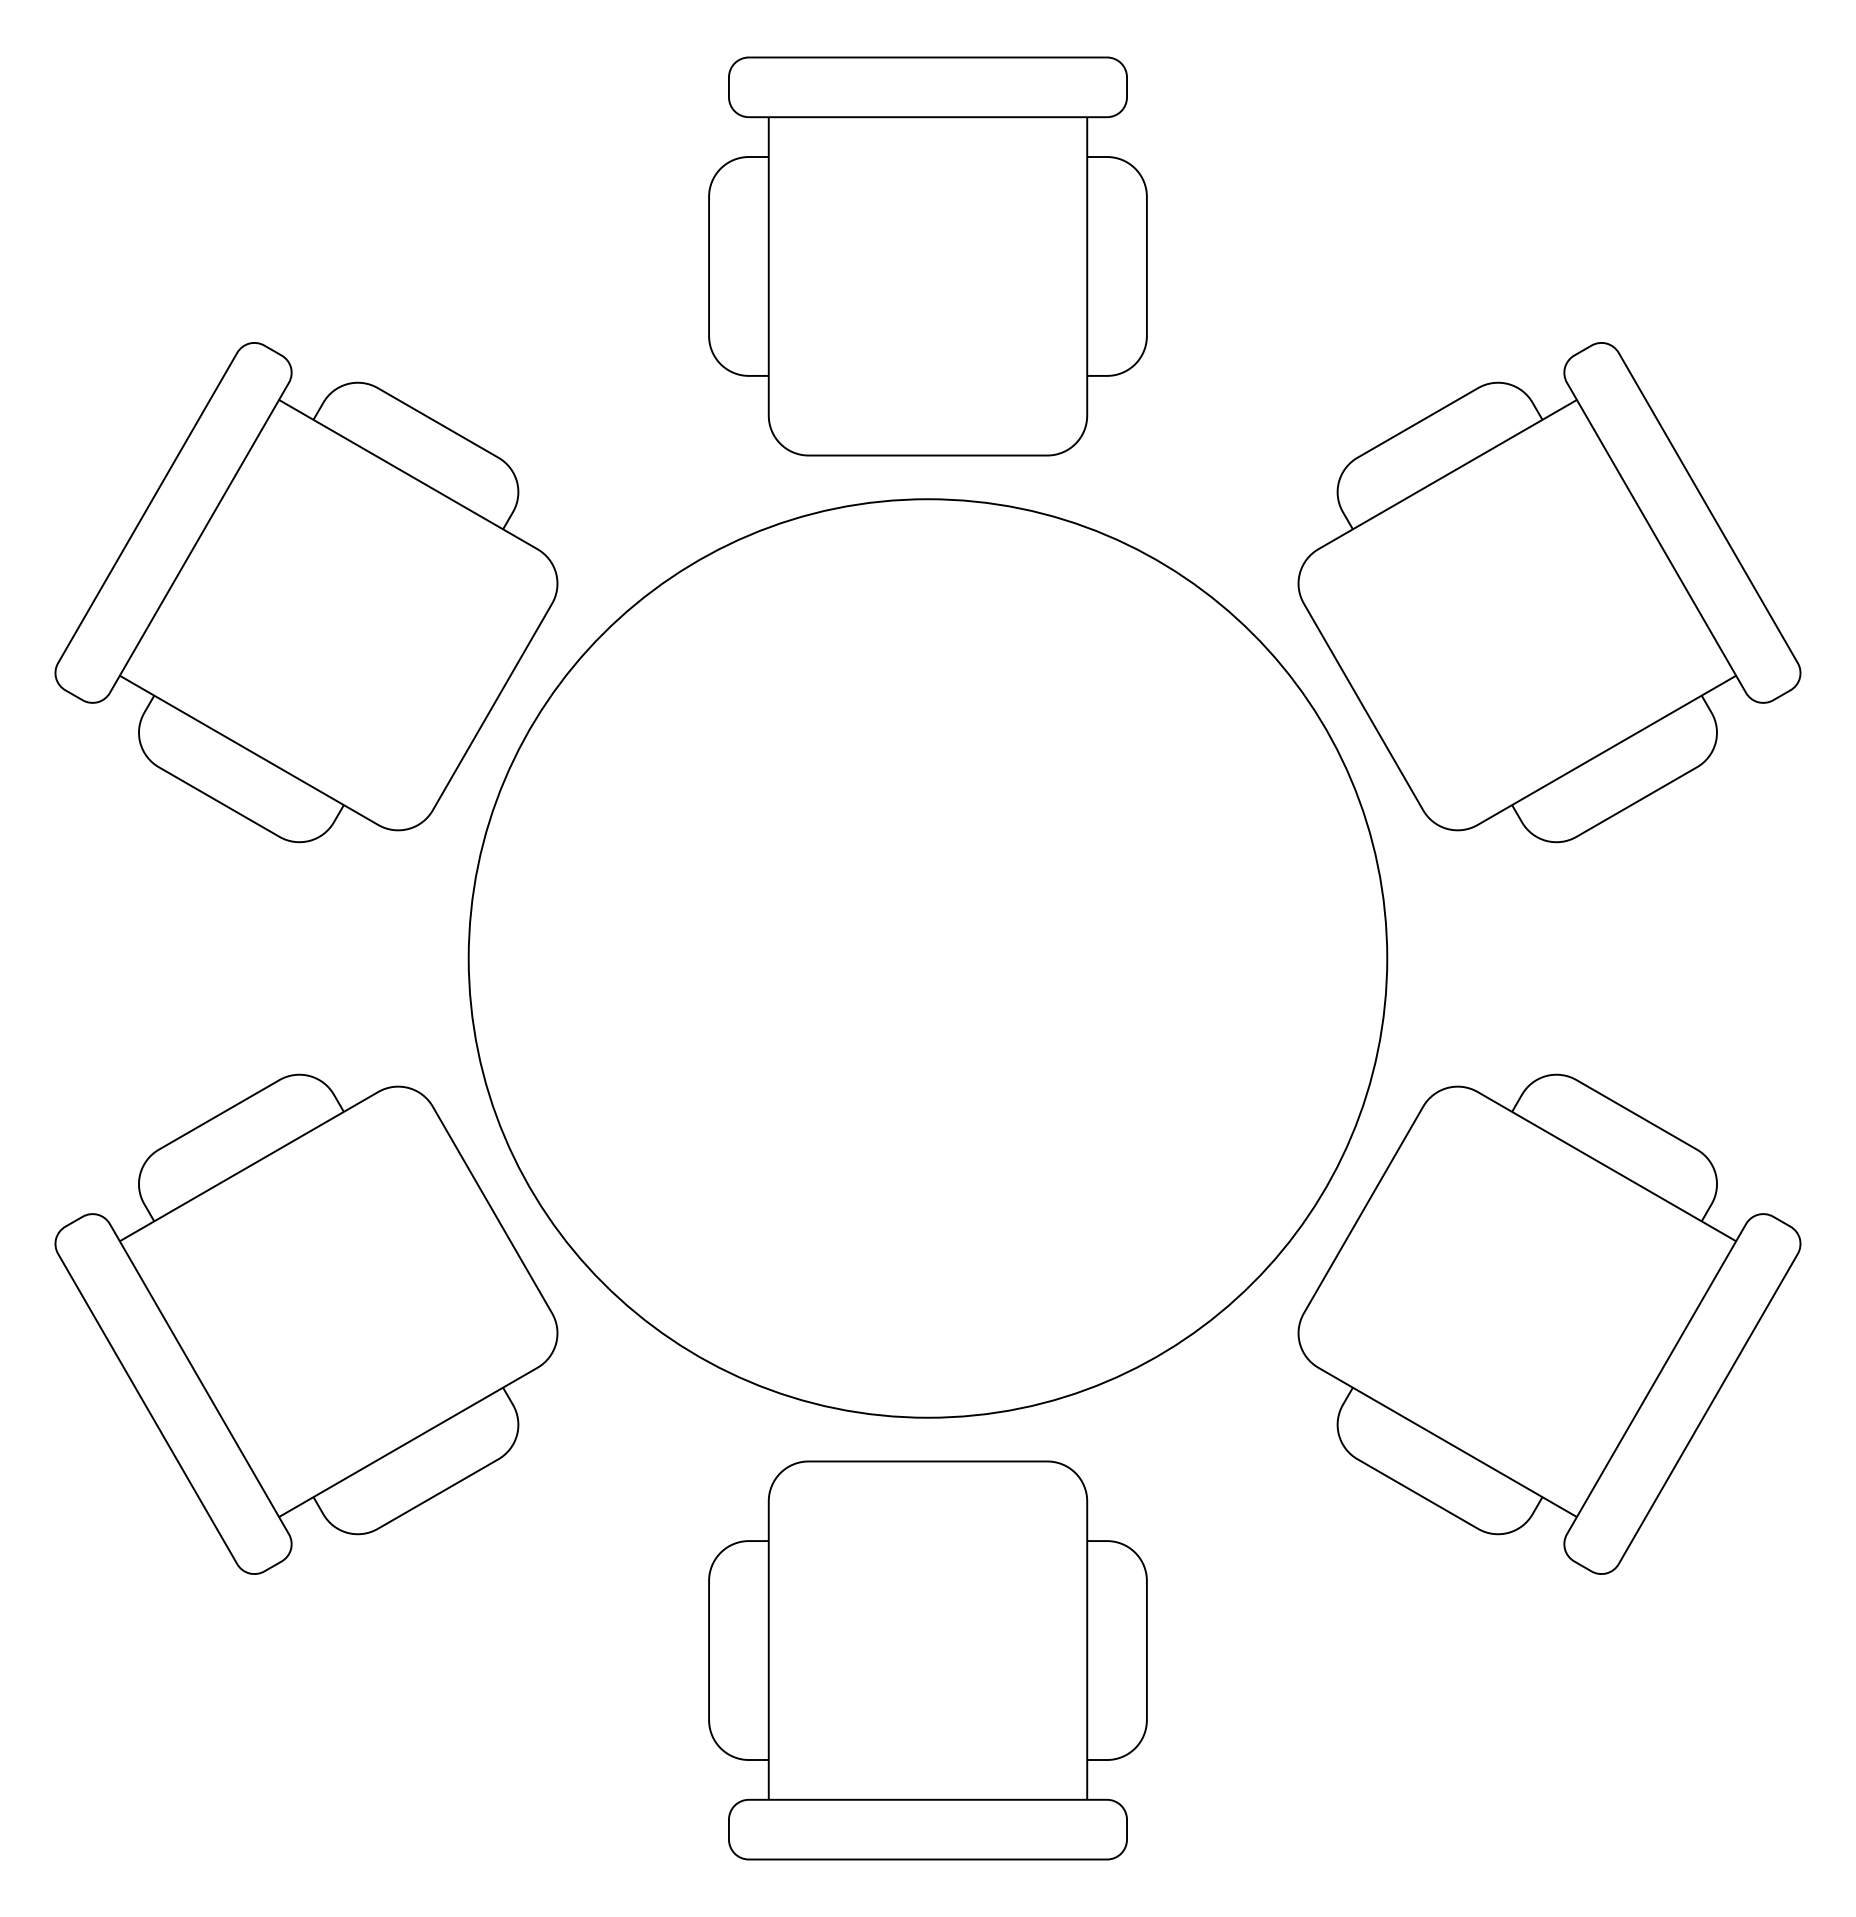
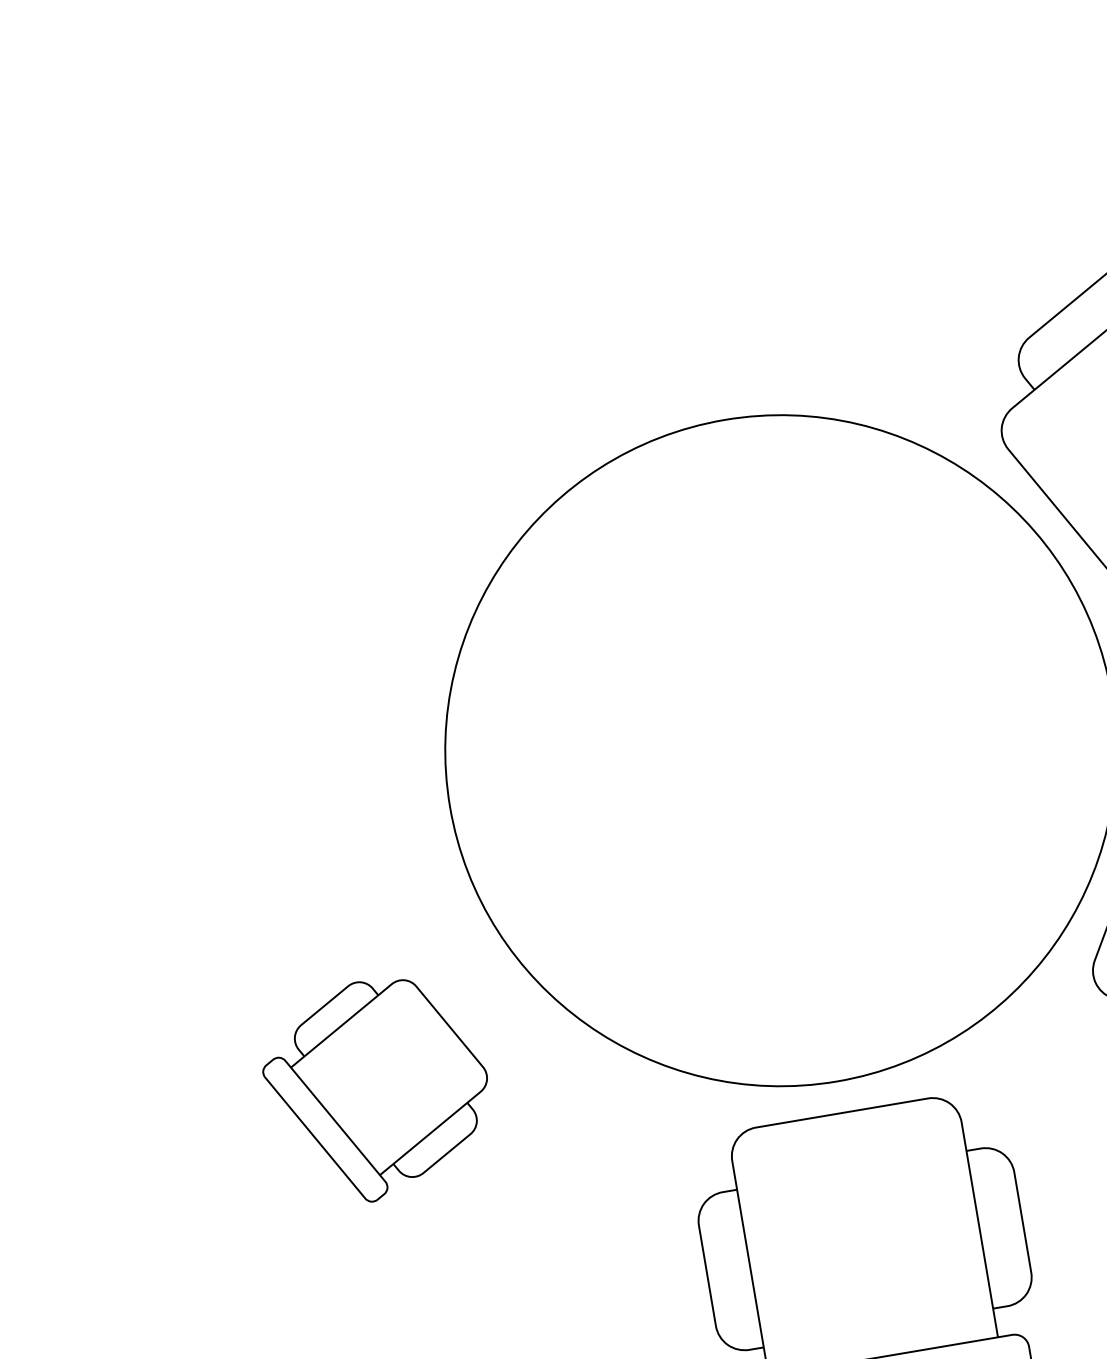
part: (927, 256) -> (694, 245), removed
part: (306, 592) -> (288, 562), removed
part: (306, 1323) -> (377, 1089), size x0.6

